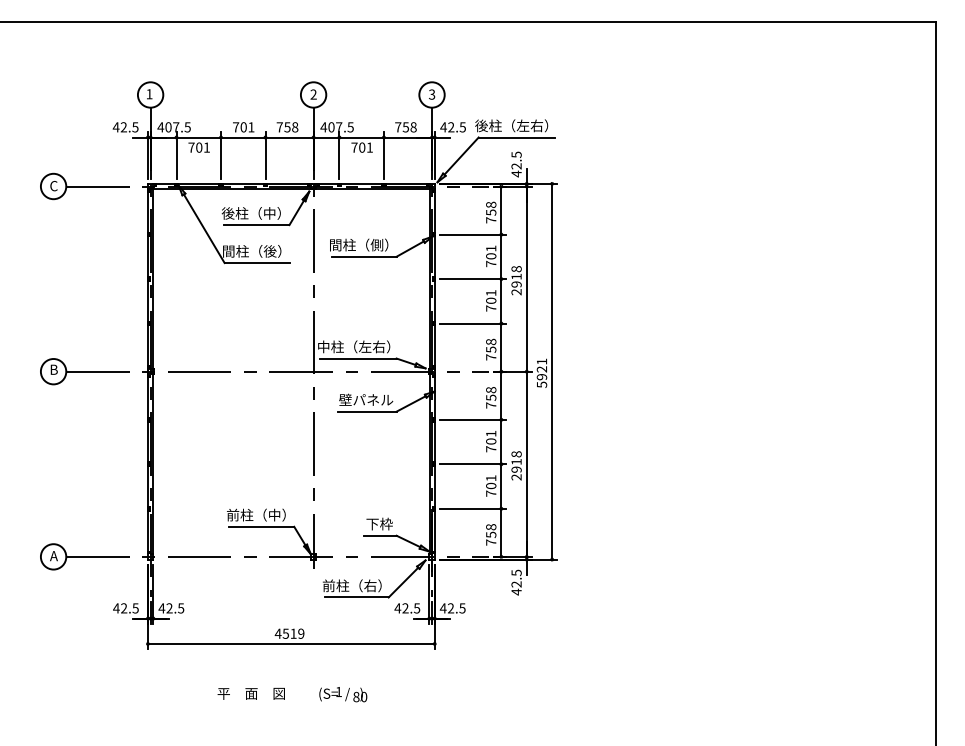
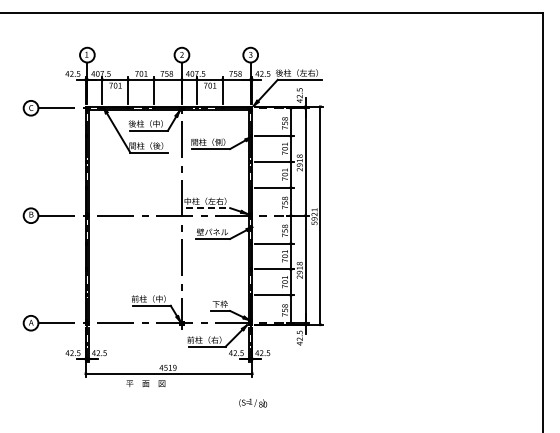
line: (359, 359) -> (208, 208), solid -> dashed
text: (250, 693) -> (145, 383), moved
text: (343, 693) -> (253, 402), moved

